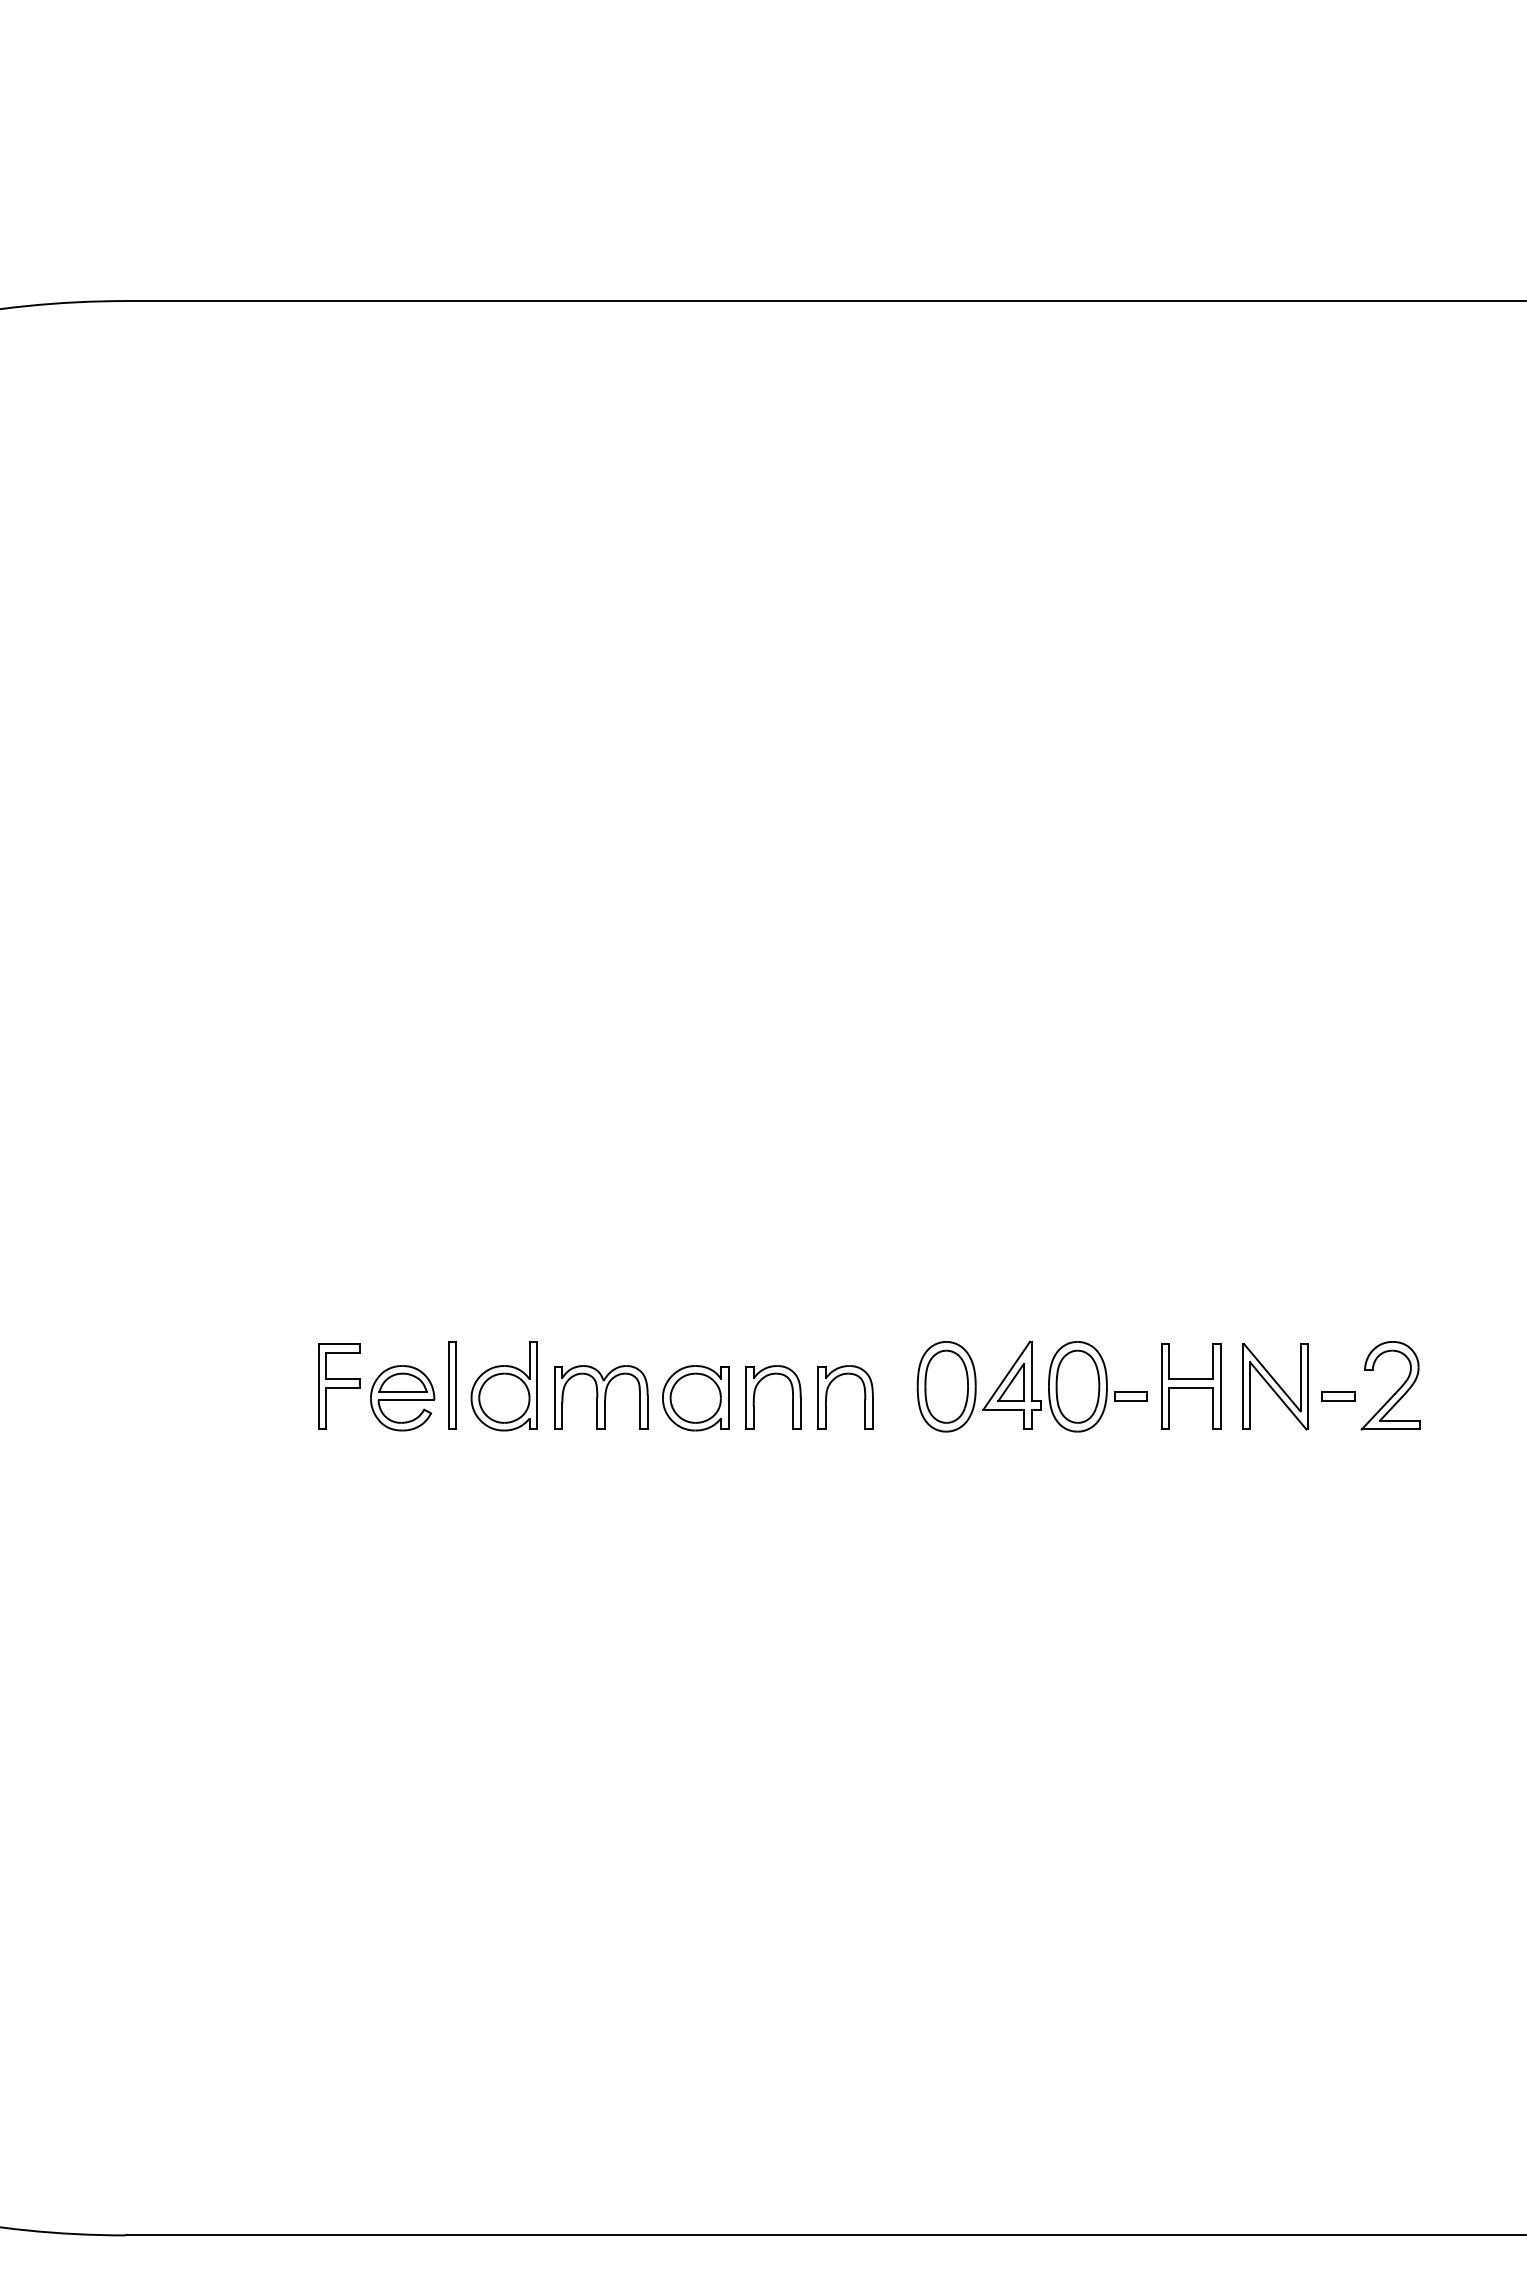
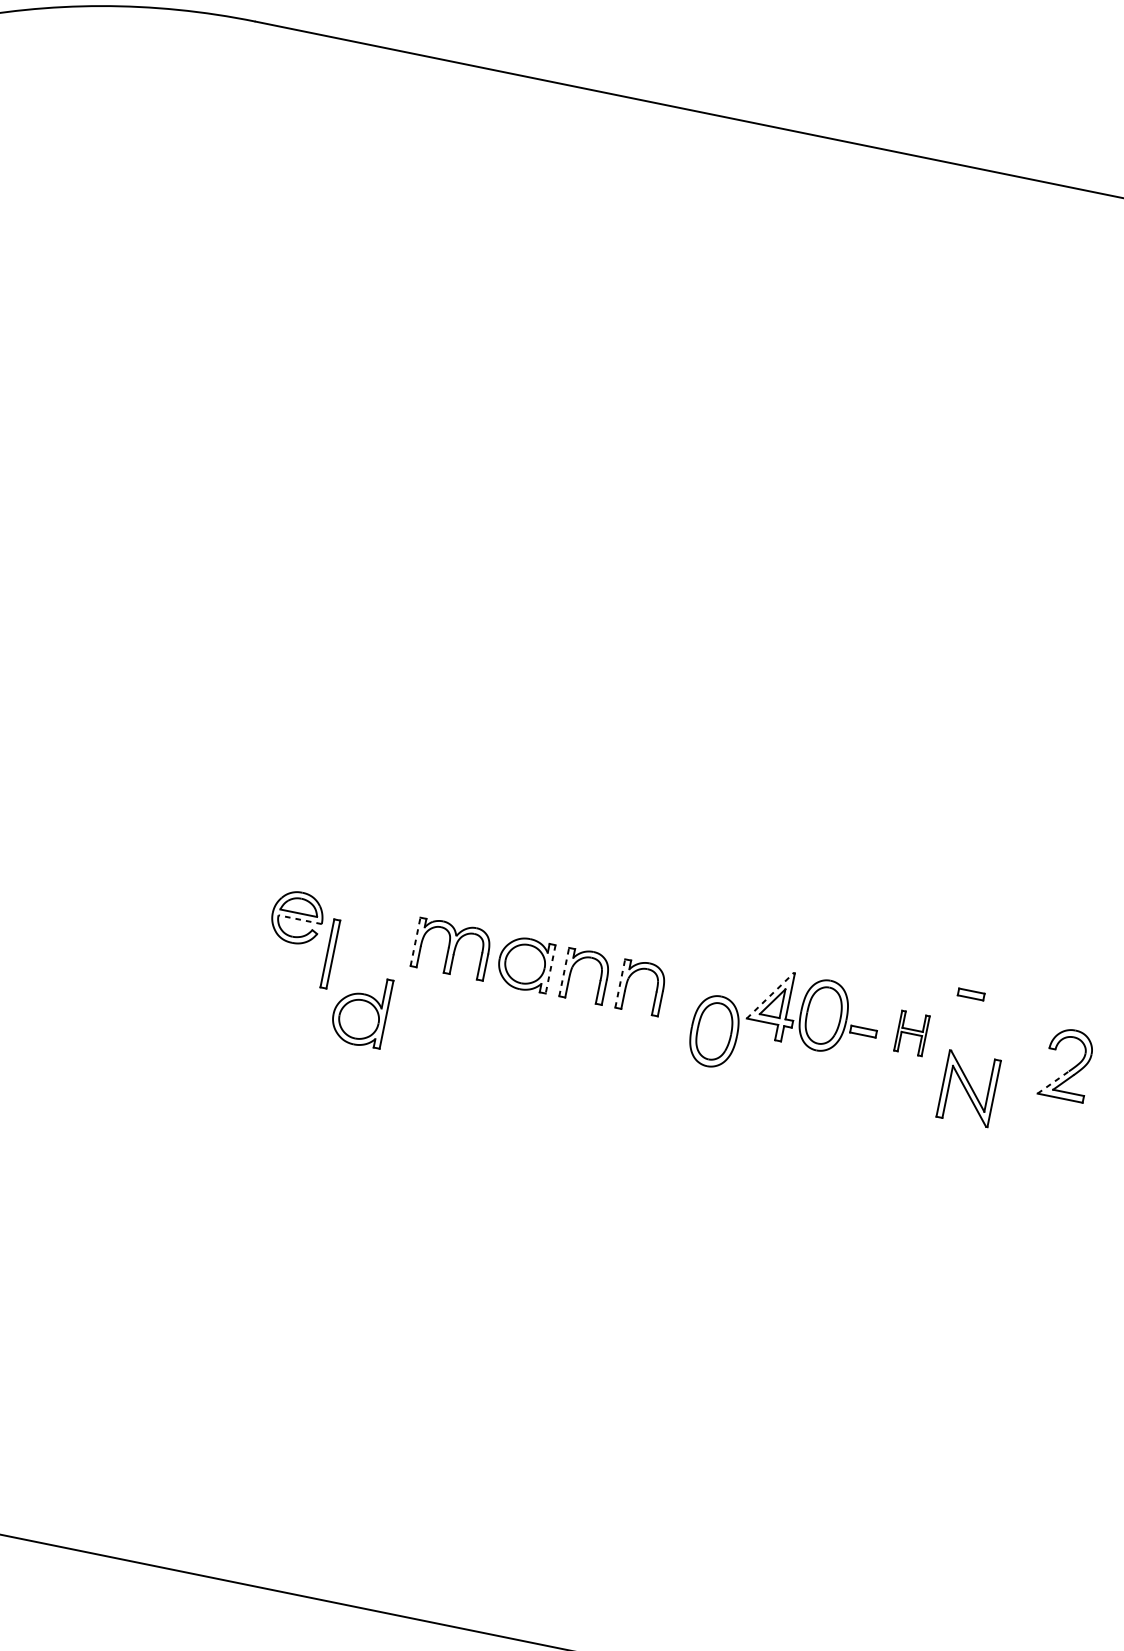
line: (1006, 1375) -> (770, 995), solid -> dashed
part: (452, 1385) -> (330, 953), moved
part: (339, 1386) -> (250, 898), removed
part: (503, 1386) -> (360, 1010), moved
part: (946, 1386) -> (714, 1031), moved
part: (1191, 1386) -> (912, 1033), size x0.6
part: (1275, 1386) -> (968, 1088), moved
part: (1338, 1396) -> (971, 994), moved
line: (554, 1397) -> (415, 941), solid -> dashed
line: (746, 1397) -> (564, 971), solid -> dashed
line: (818, 1397) -> (620, 982), solid -> dashed
line: (728, 1398) -> (550, 969), solid -> dashed
line: (406, 1399) -> (300, 919), solid -> dashed
line: (1378, 1411) -> (1053, 1082), solid -> dashed

